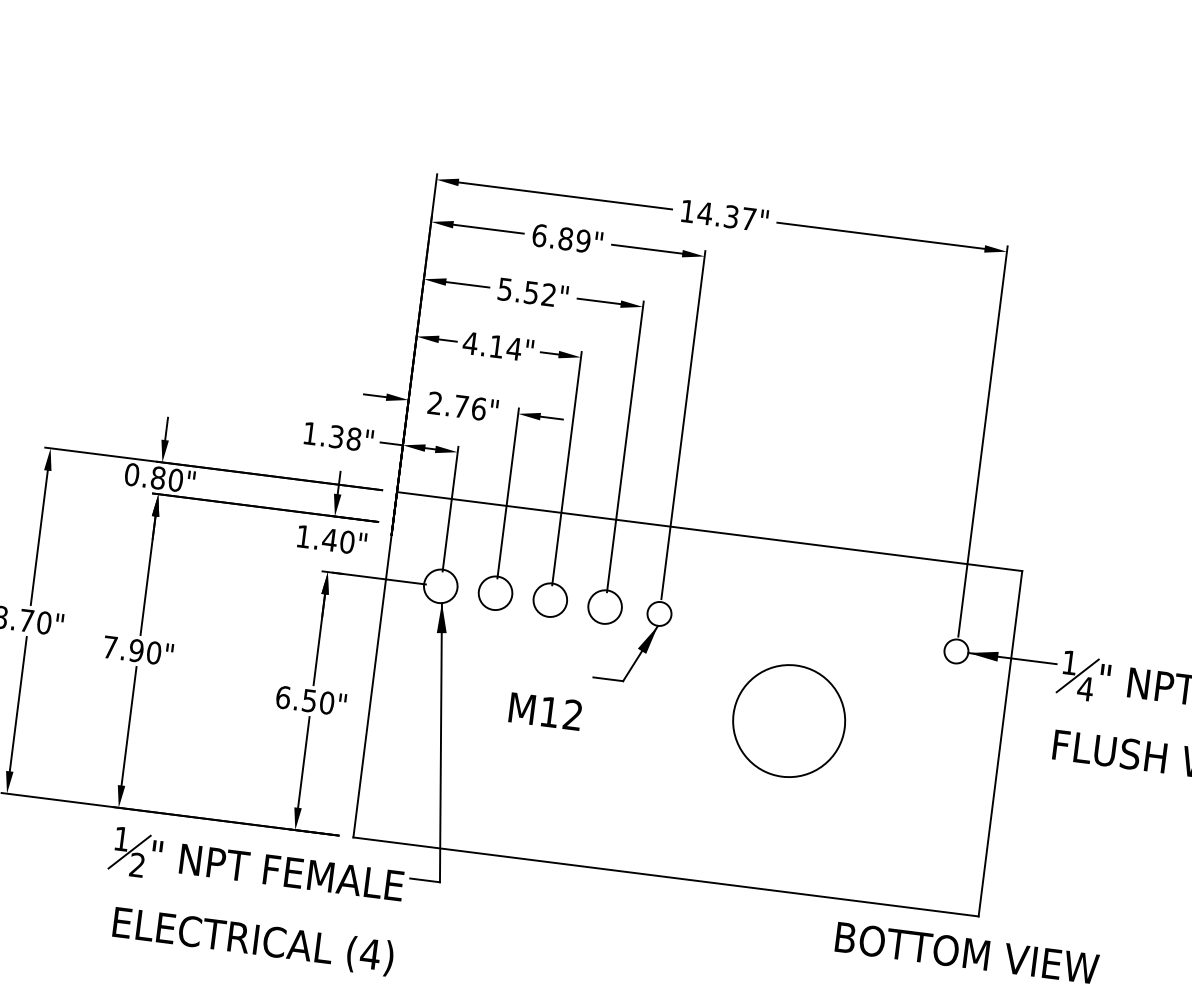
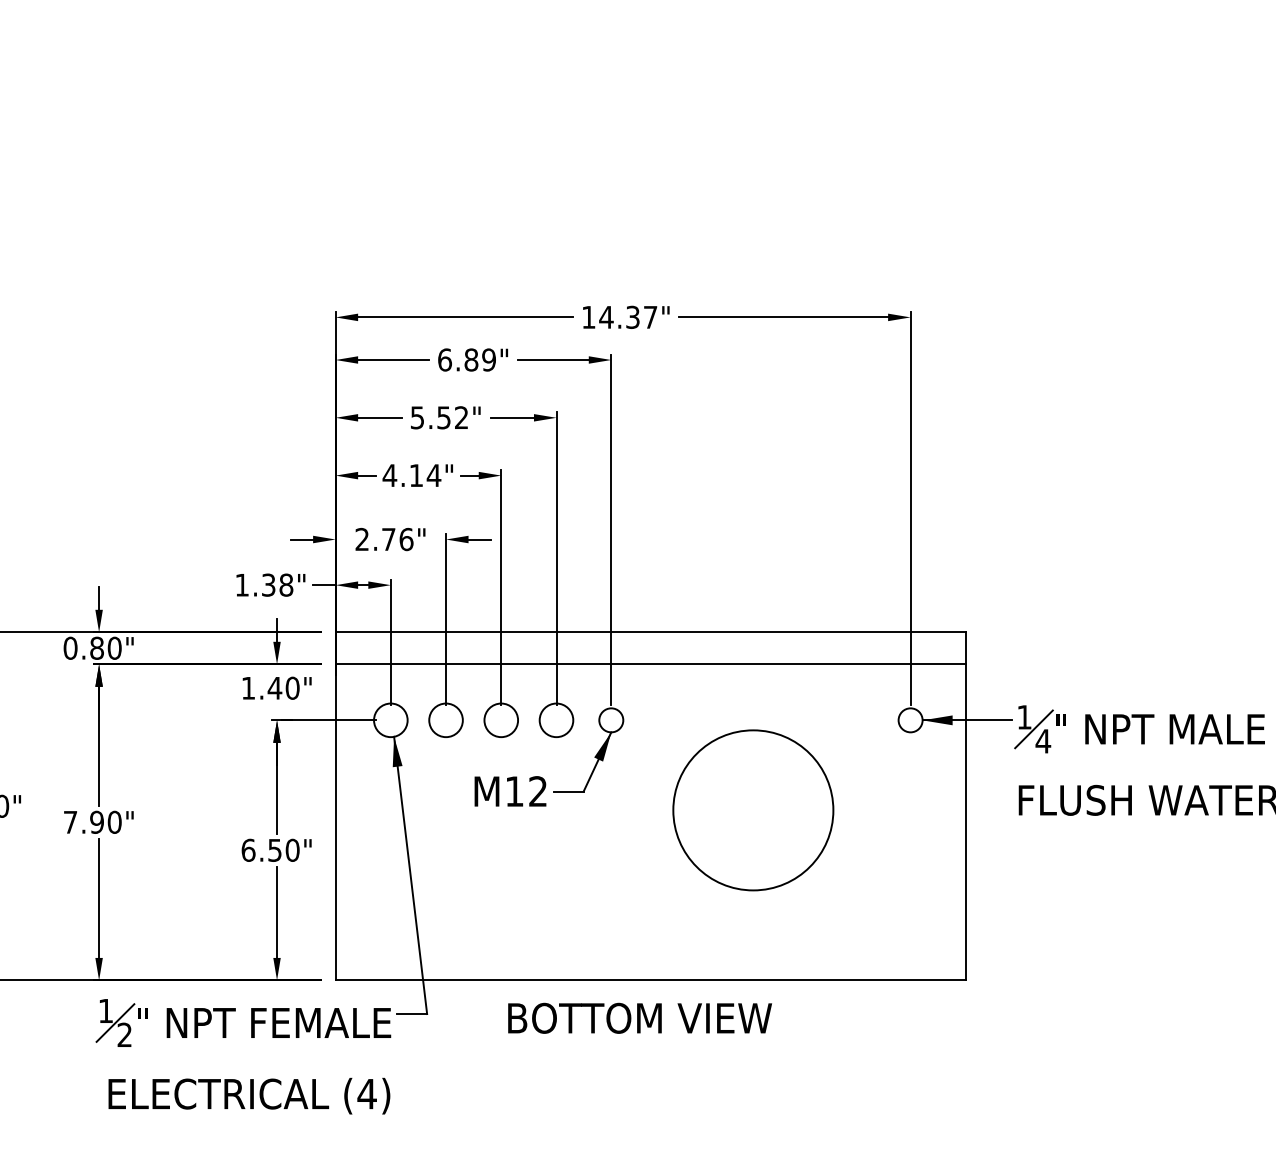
line: (705, 563) -> (650, 664), added
text: (545, 711) -> (510, 791), moved
circle: (789, 721) -> (753, 810), size x1.43
text: (966, 952) -> (639, 1017), moved

